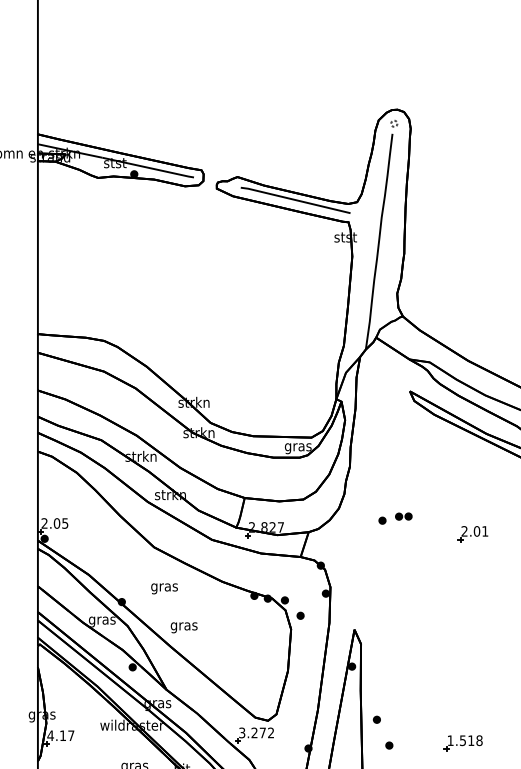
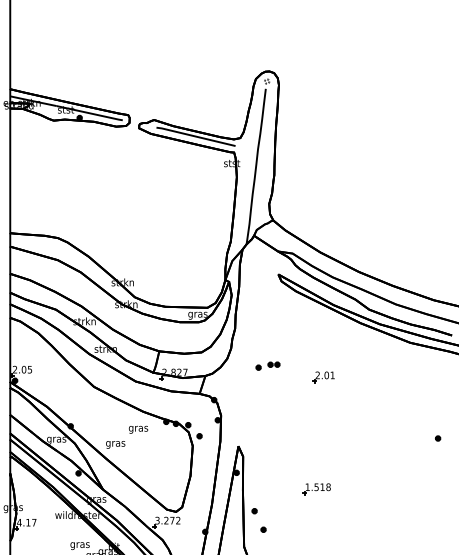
text: (164, 588) -> (138, 429), moved
part: (462, 743) -> (316, 489), moved

